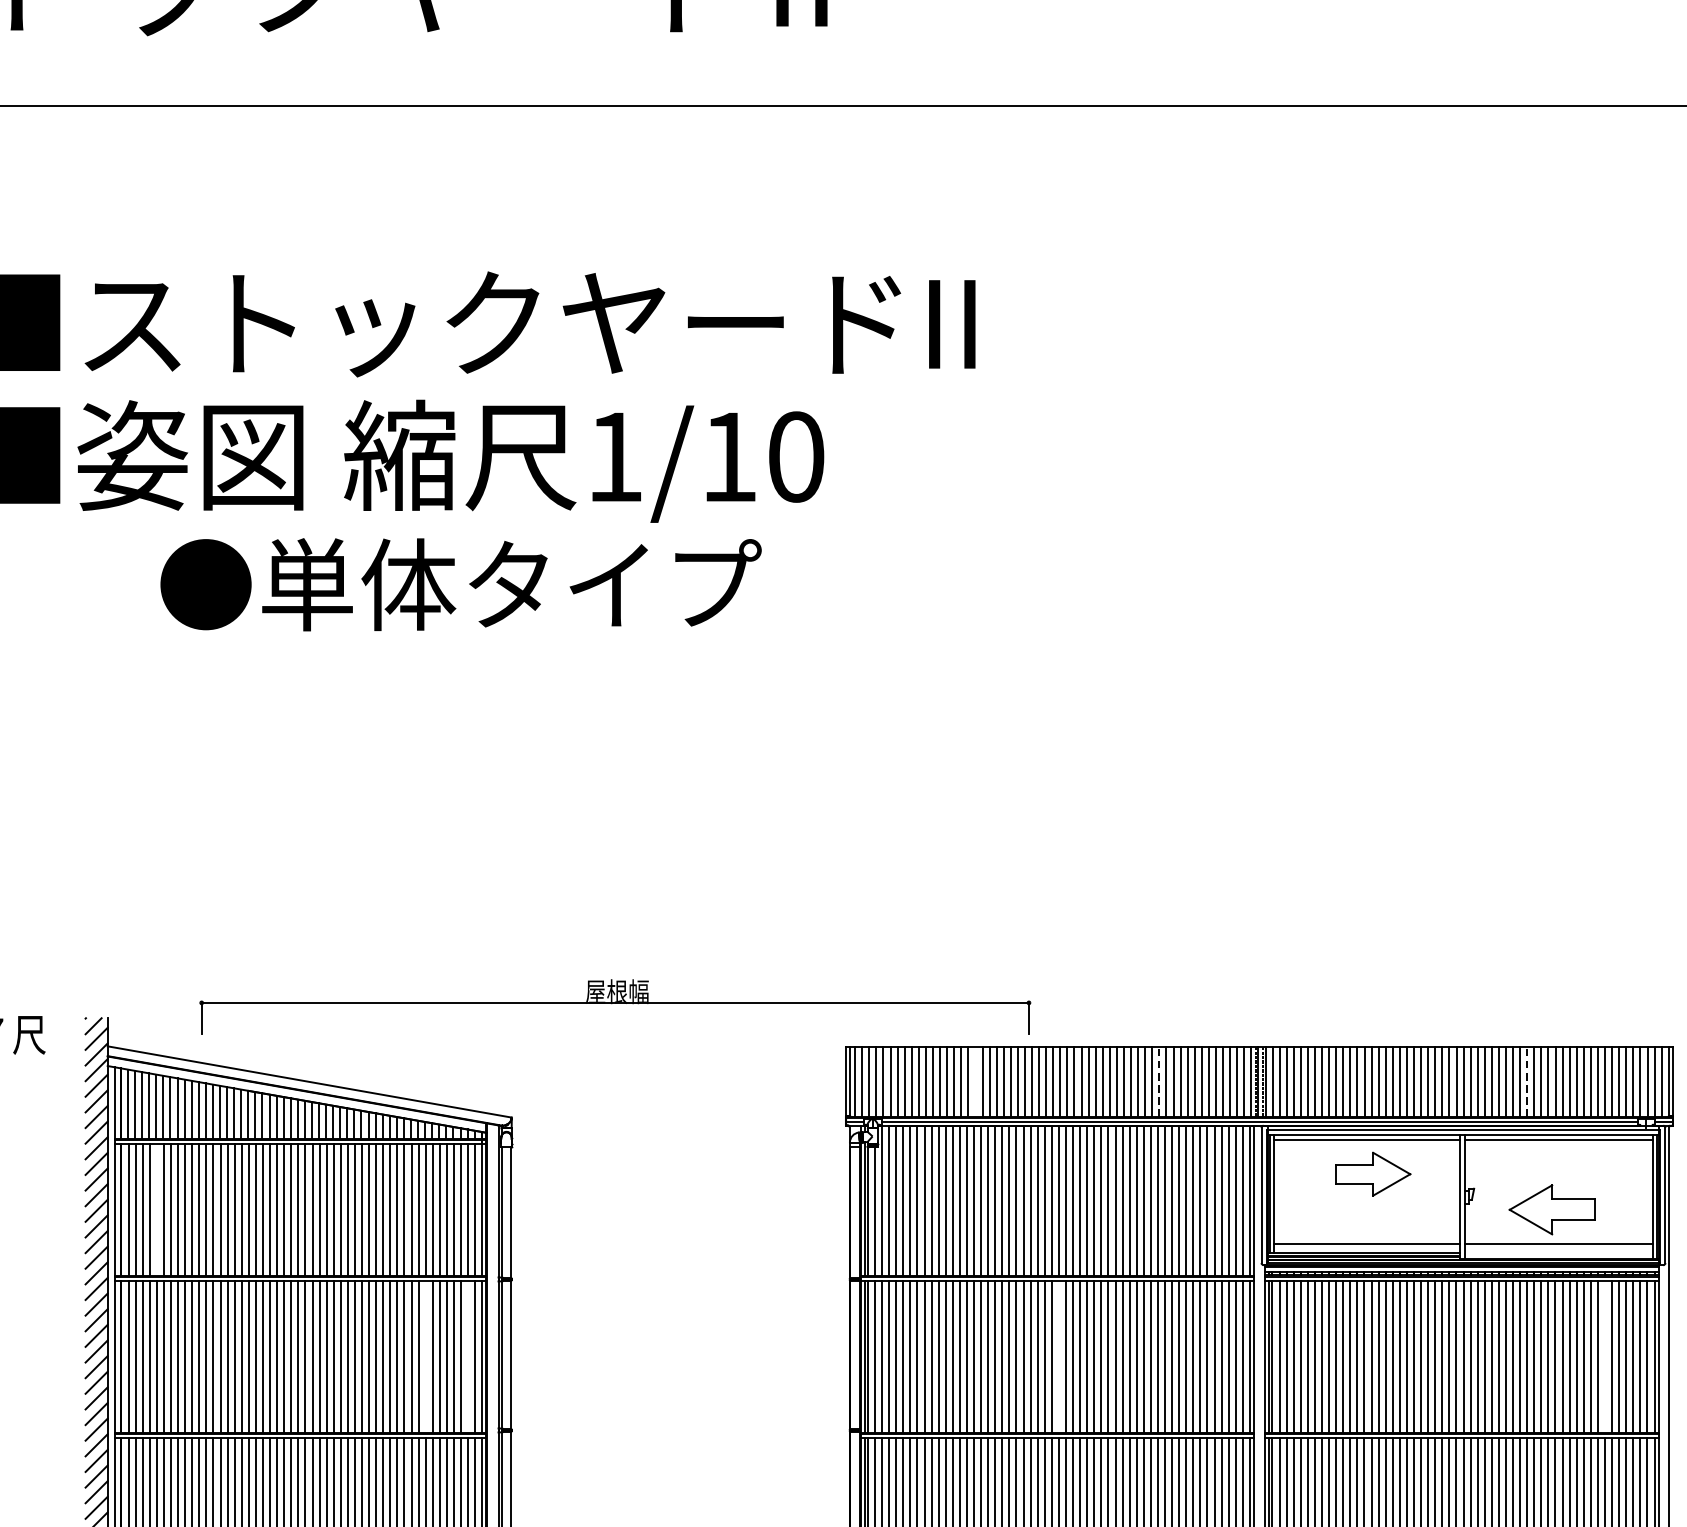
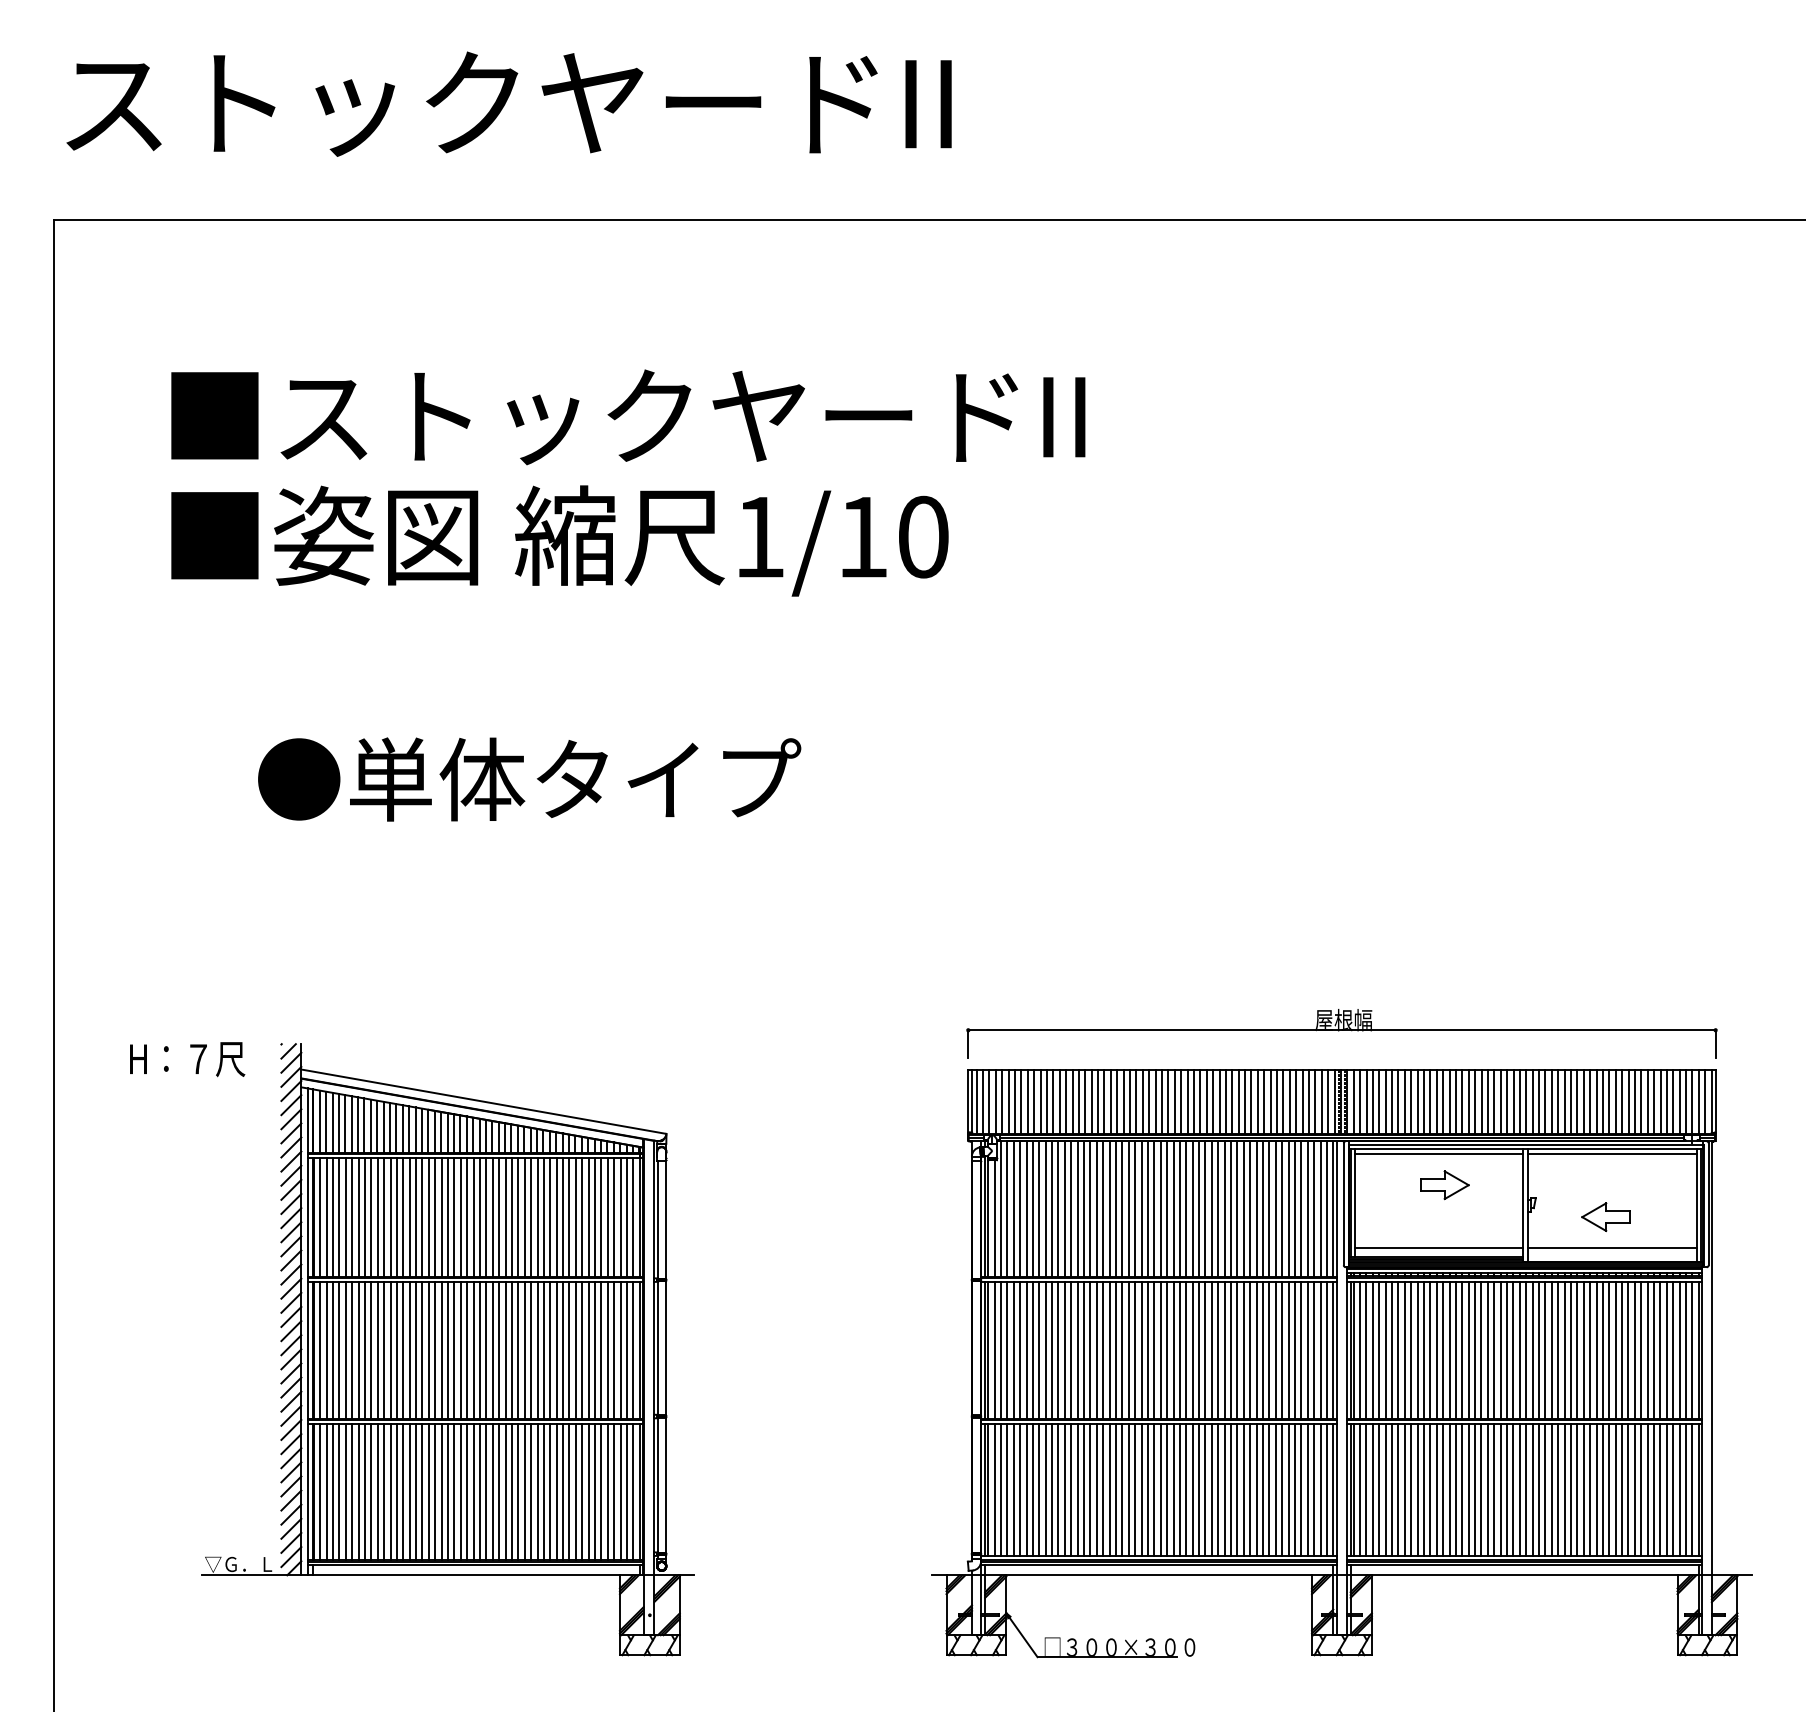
text: (460, 584) -> (529, 779), moved
part: (614, 1006) -> (1341, 1033), moved
line: (975, 1081) -> (1085, 1101), added
line: (1159, 1081) -> (1251, 1101), dashed -> solid
line: (1526, 1081) -> (1583, 1101), dashed -> solid
part: (1373, 1174) -> (1444, 1185), size x0.71
line: (156, 1209) -> (345, 1216), added
part: (1551, 1209) -> (1605, 1216), size x0.62
line: (425, 1356) -> (588, 1349), added
line: (468, 1356) -> (627, 1349), added
line: (1058, 1356) -> (1160, 1349), added
line: (1605, 1356) -> (1654, 1349), added

